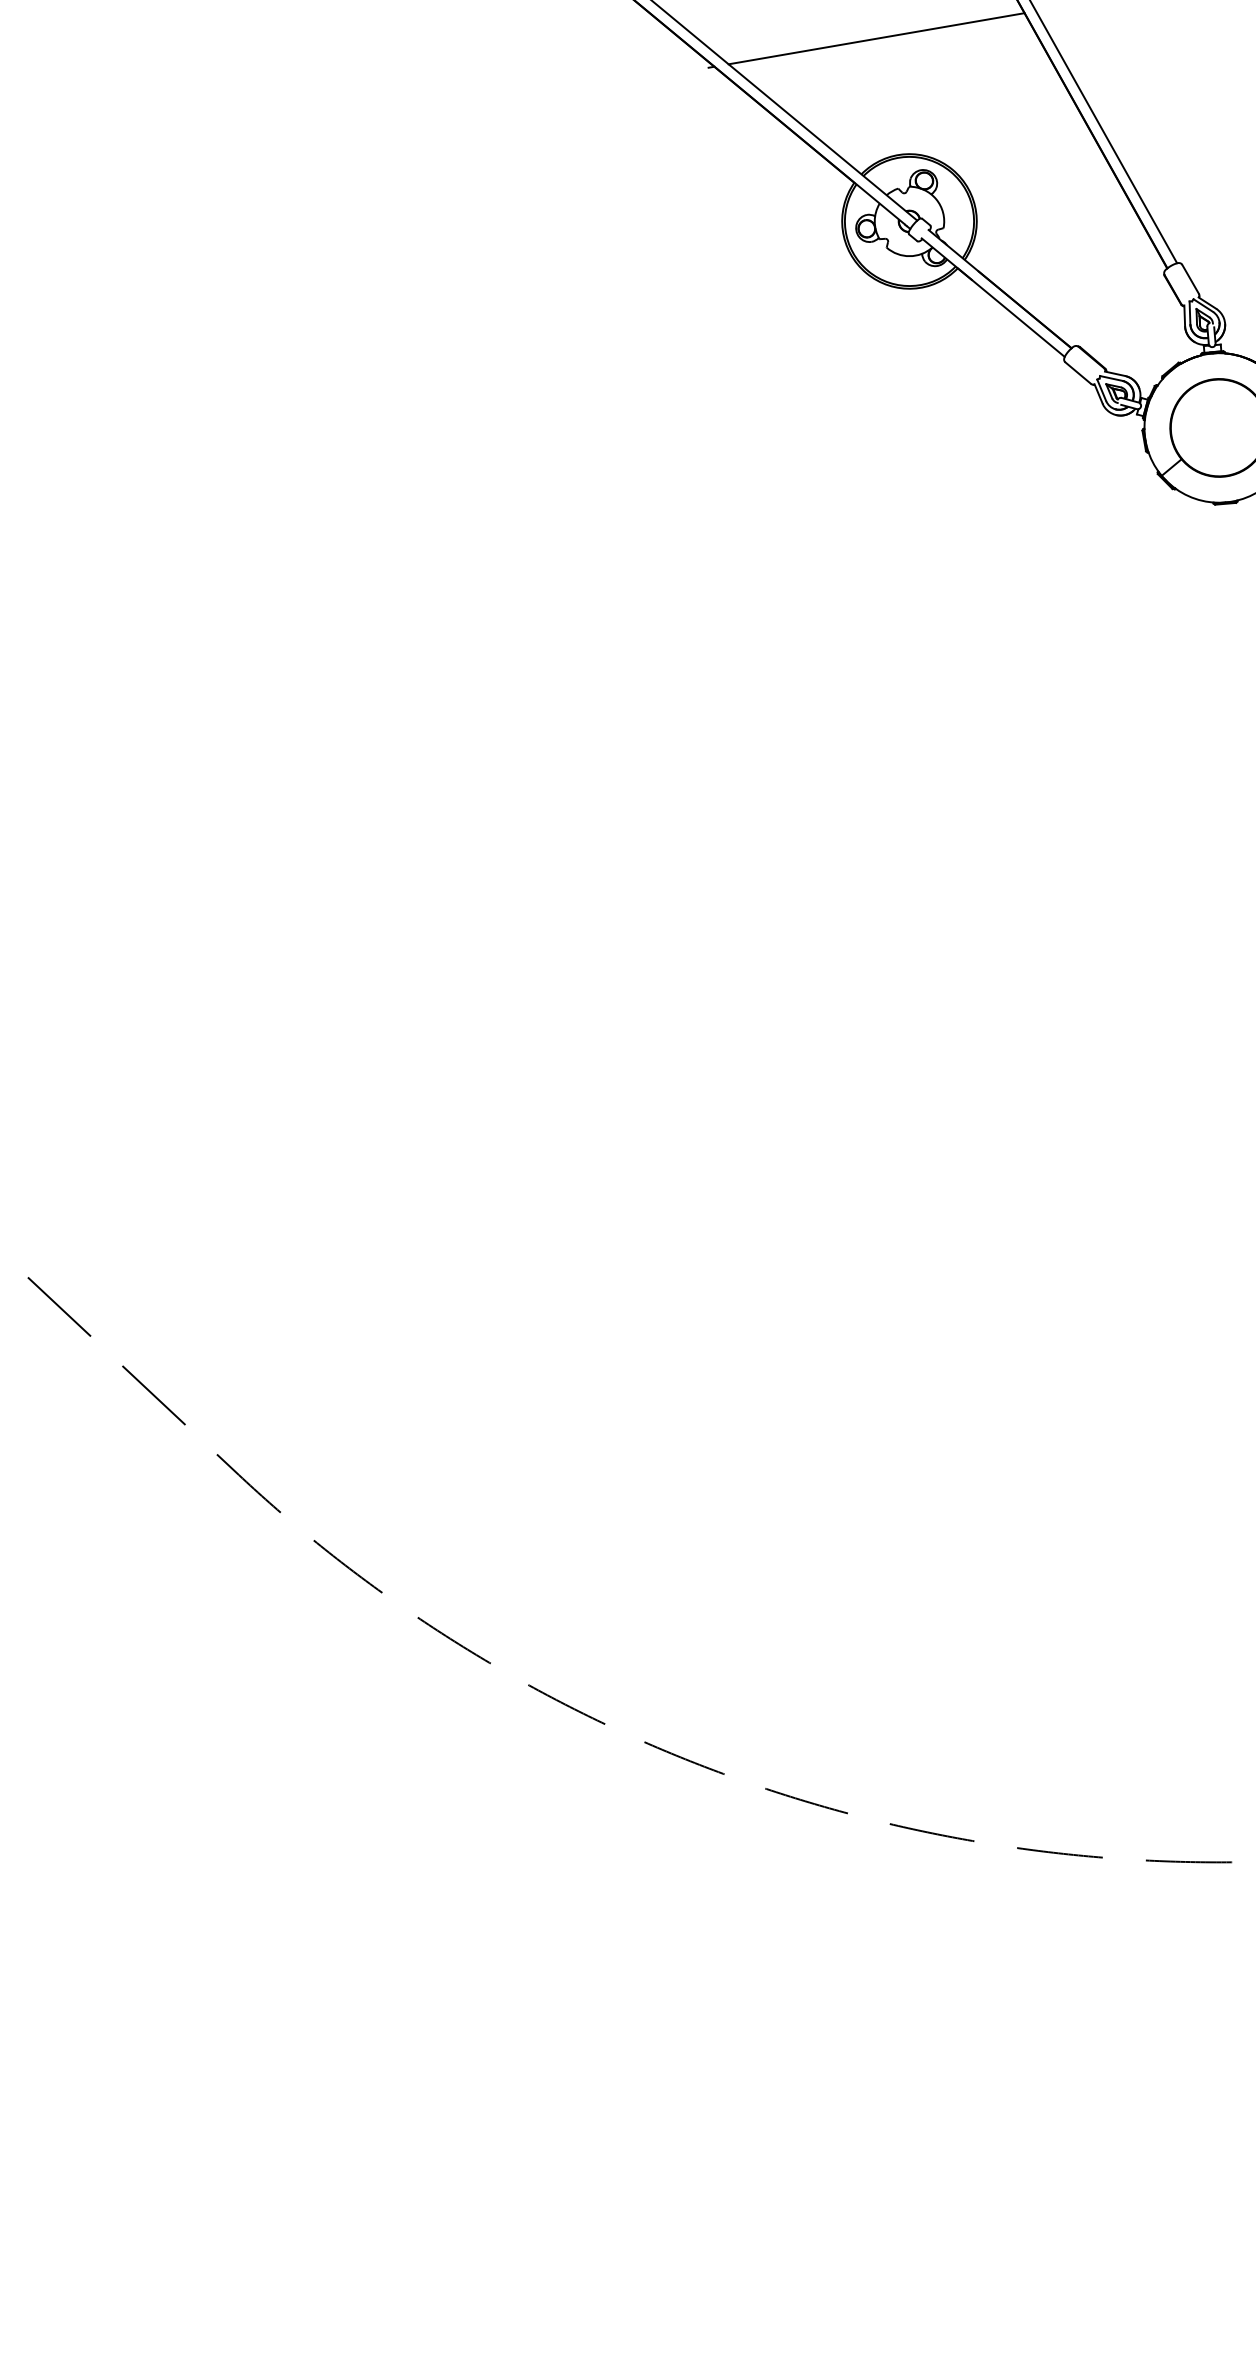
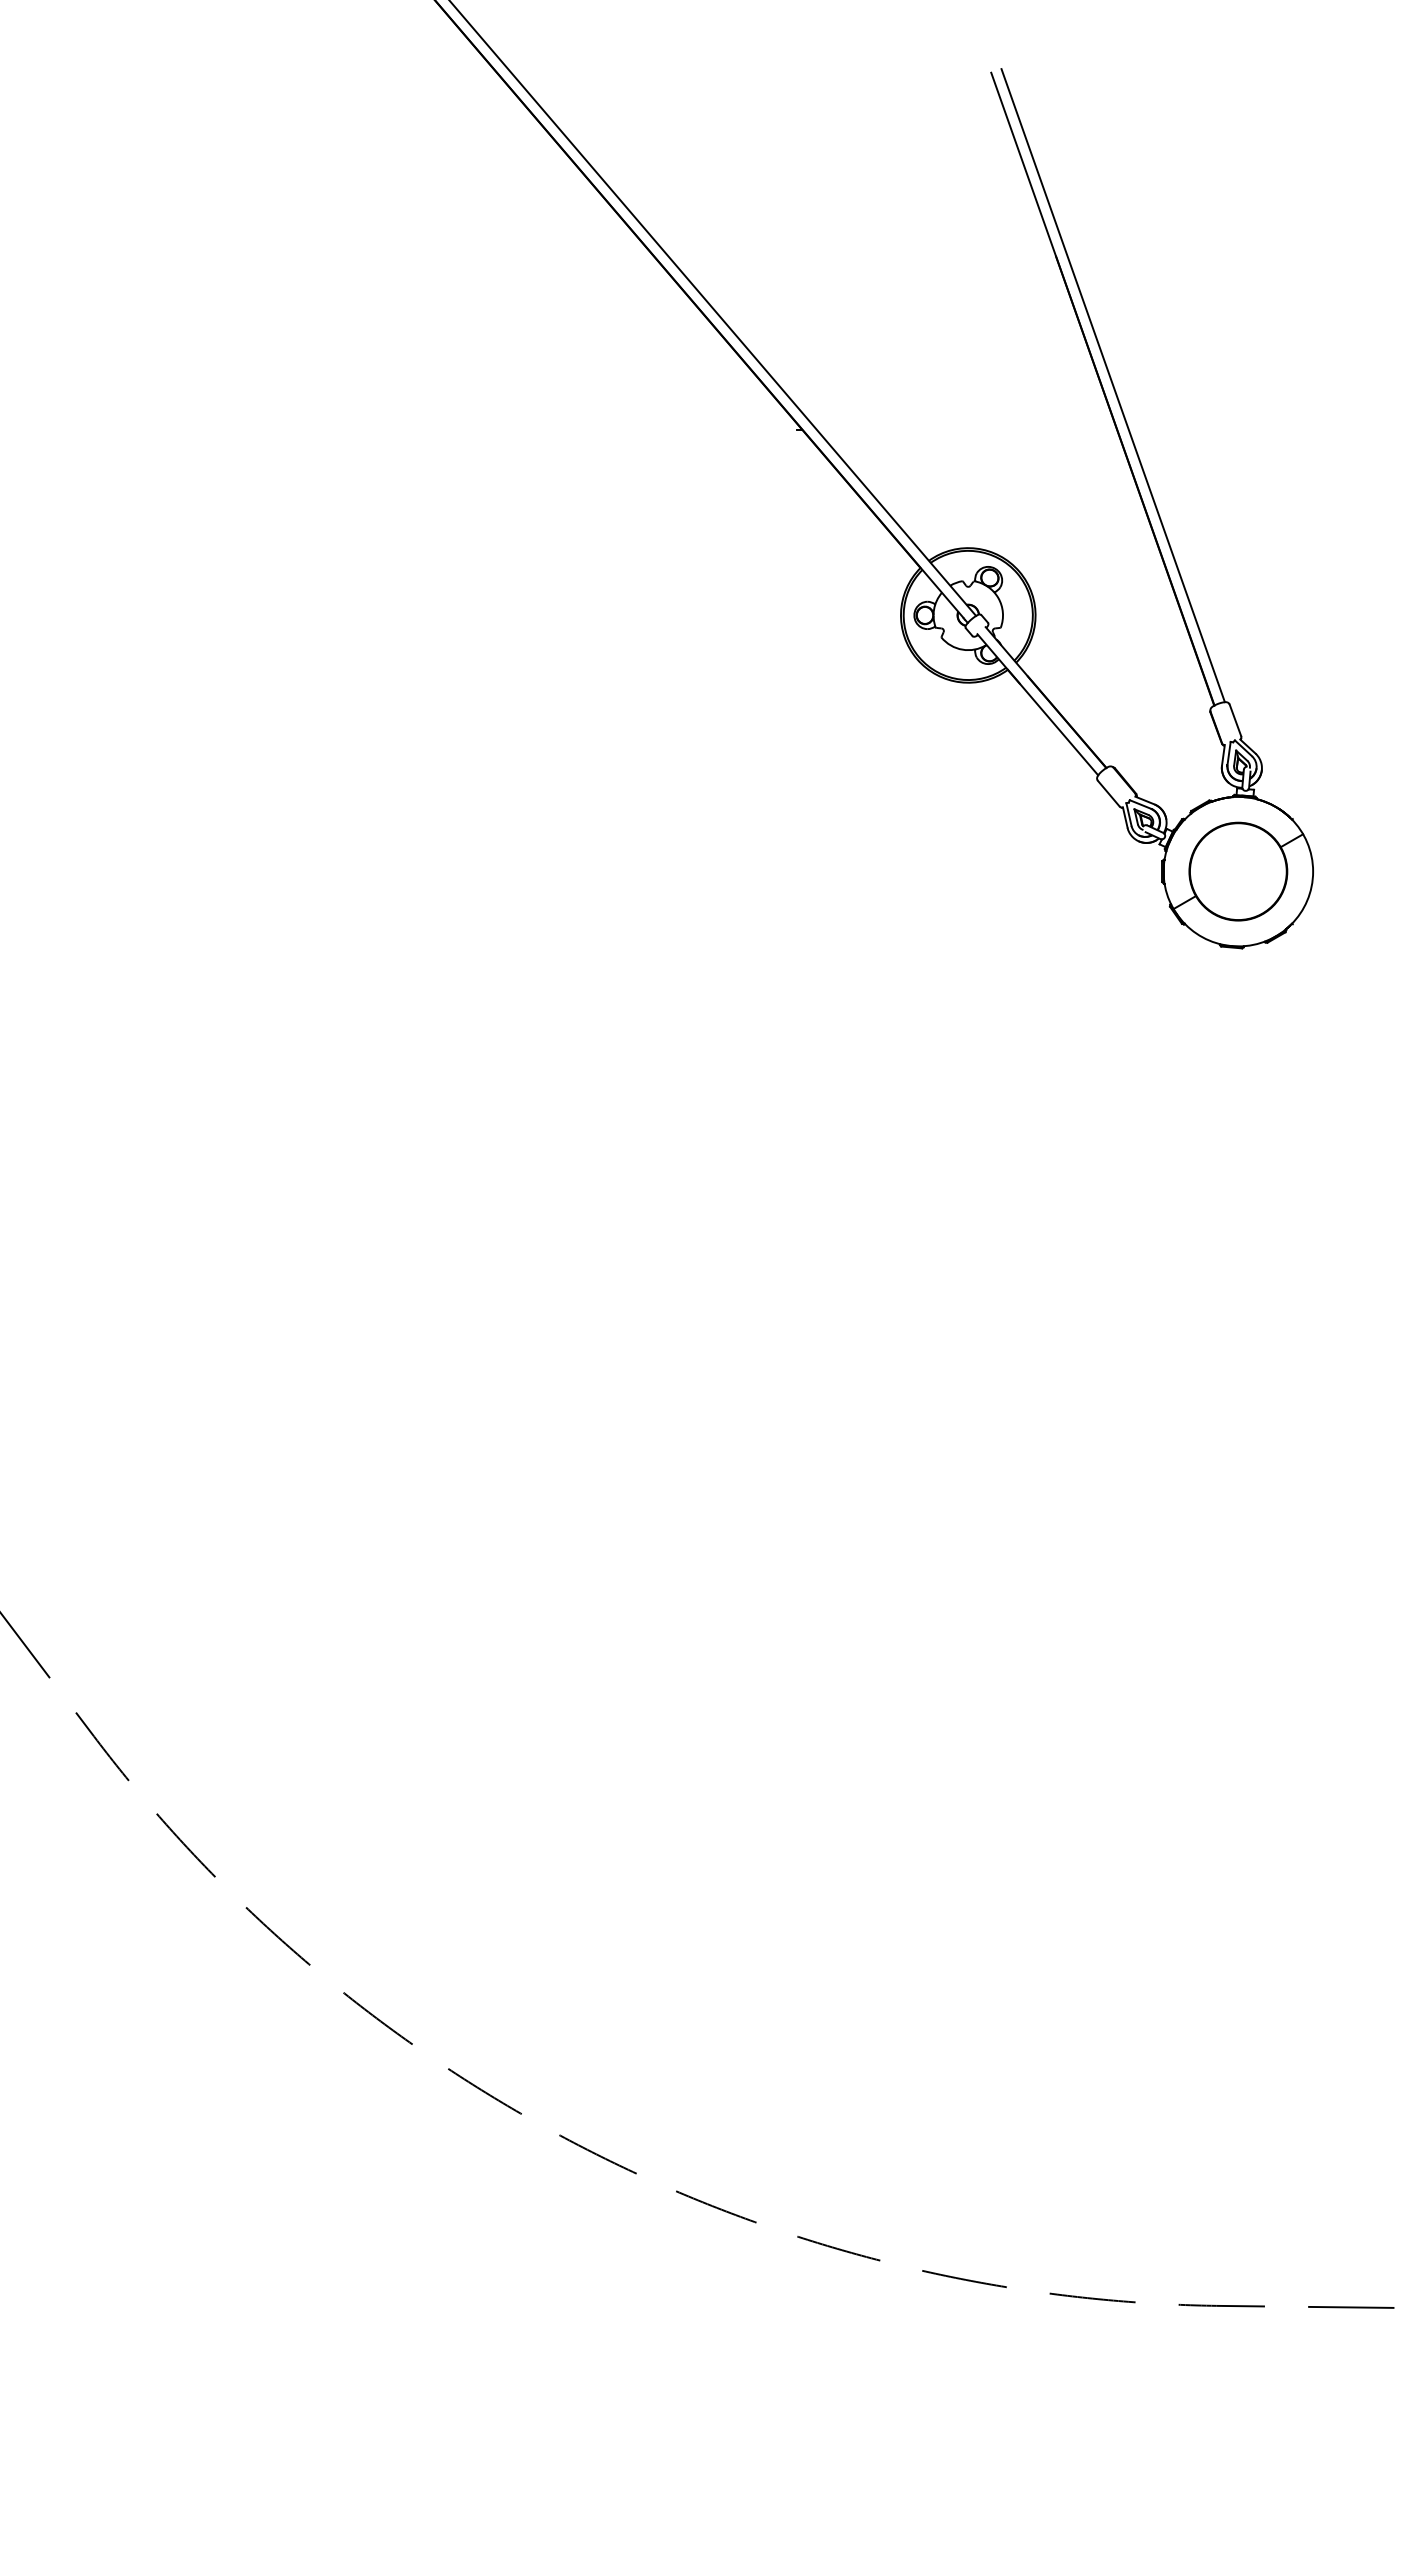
line: (876, 38) -> (966, 429), removed

